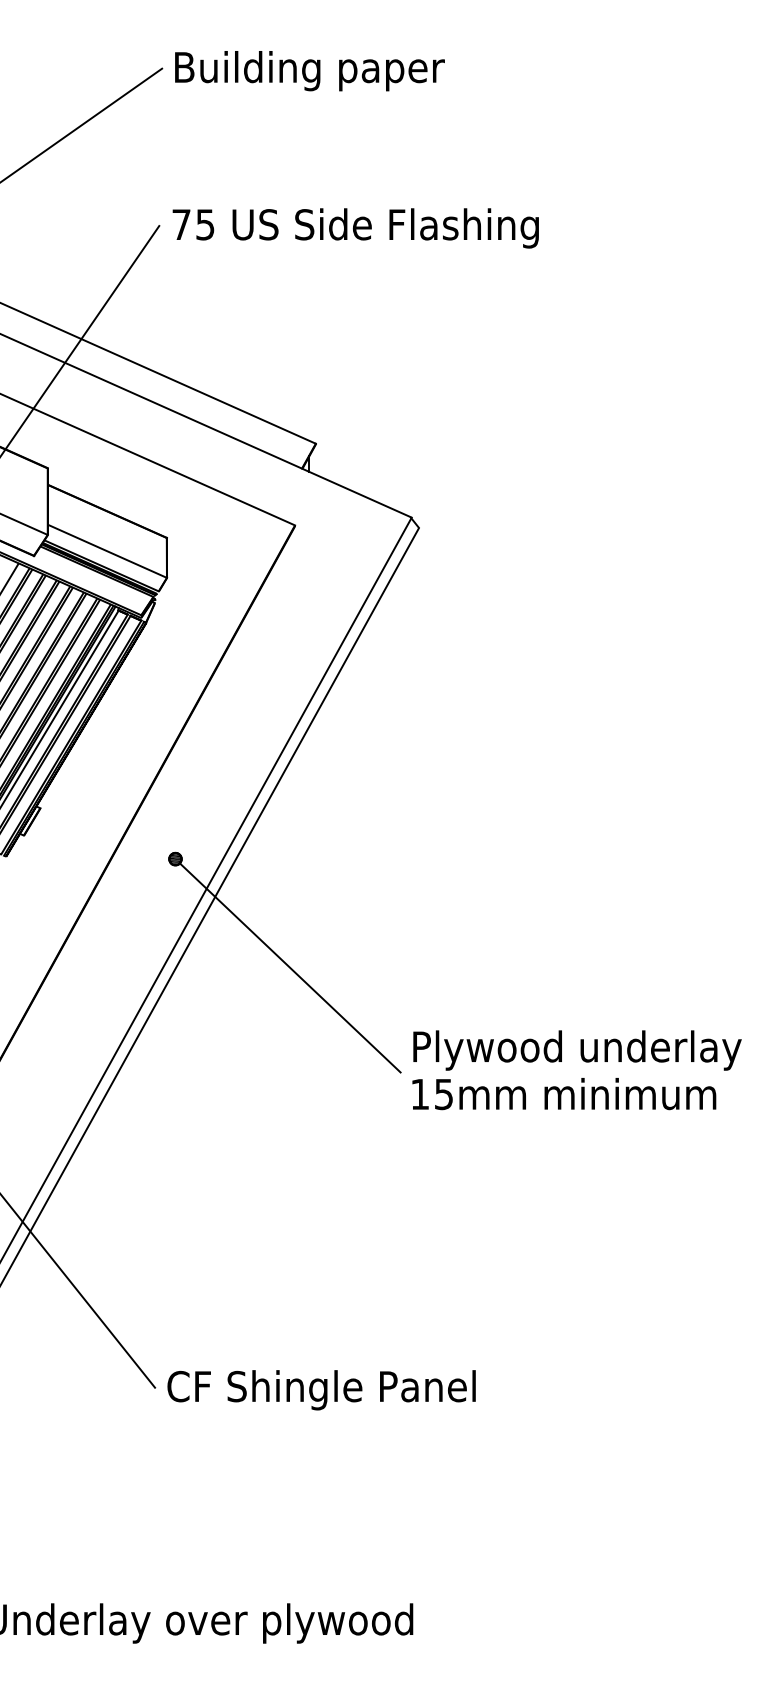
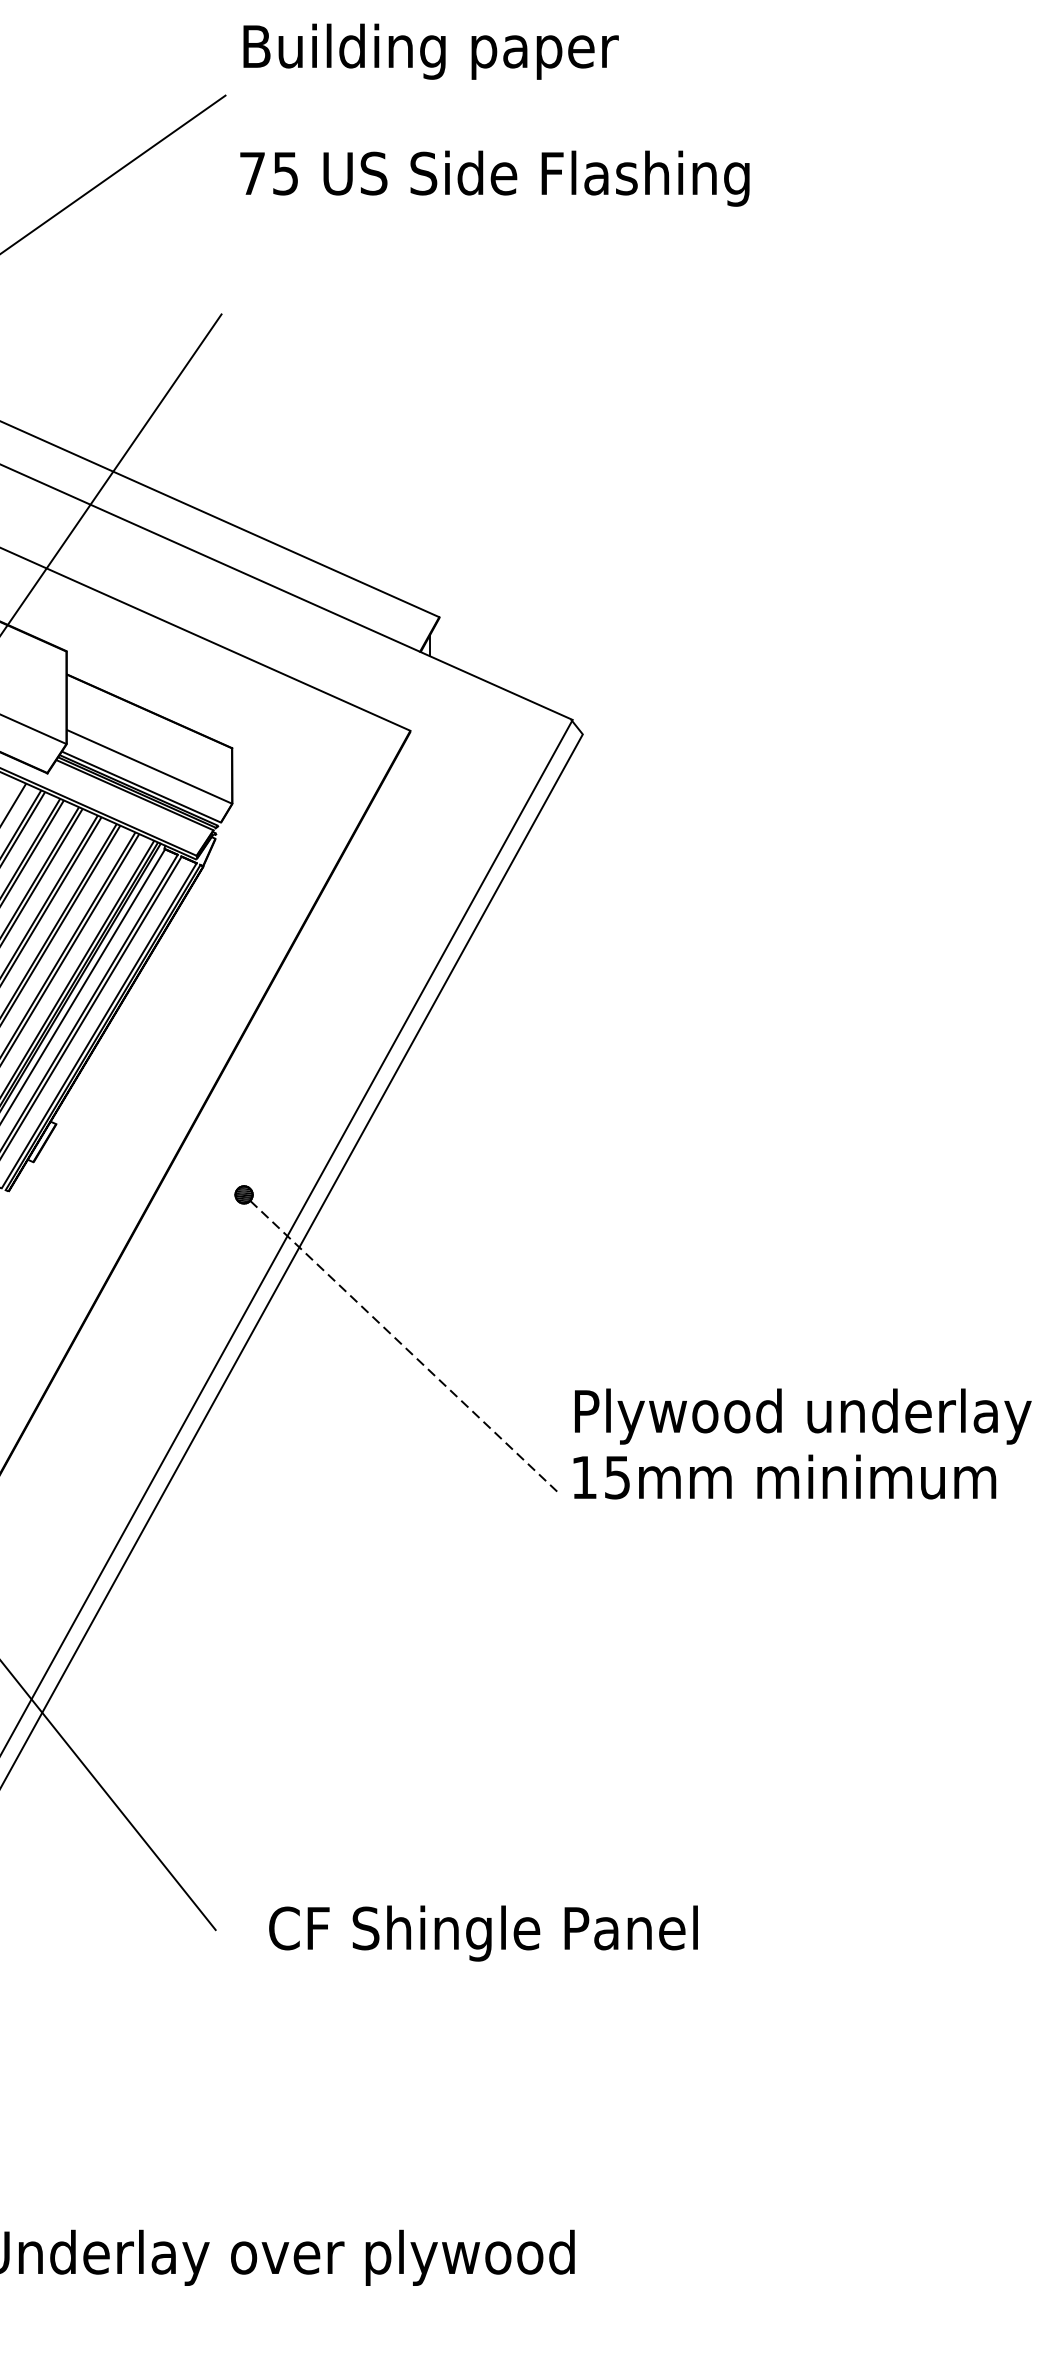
text: (309, 71) -> (430, 52), moved
text: (355, 228) -> (494, 178), moved
line: (290, 967) -> (404, 1345), solid -> dashed
text: (576, 1070) -> (801, 1444), moved
text: (321, 1390) -> (483, 1933), moved

